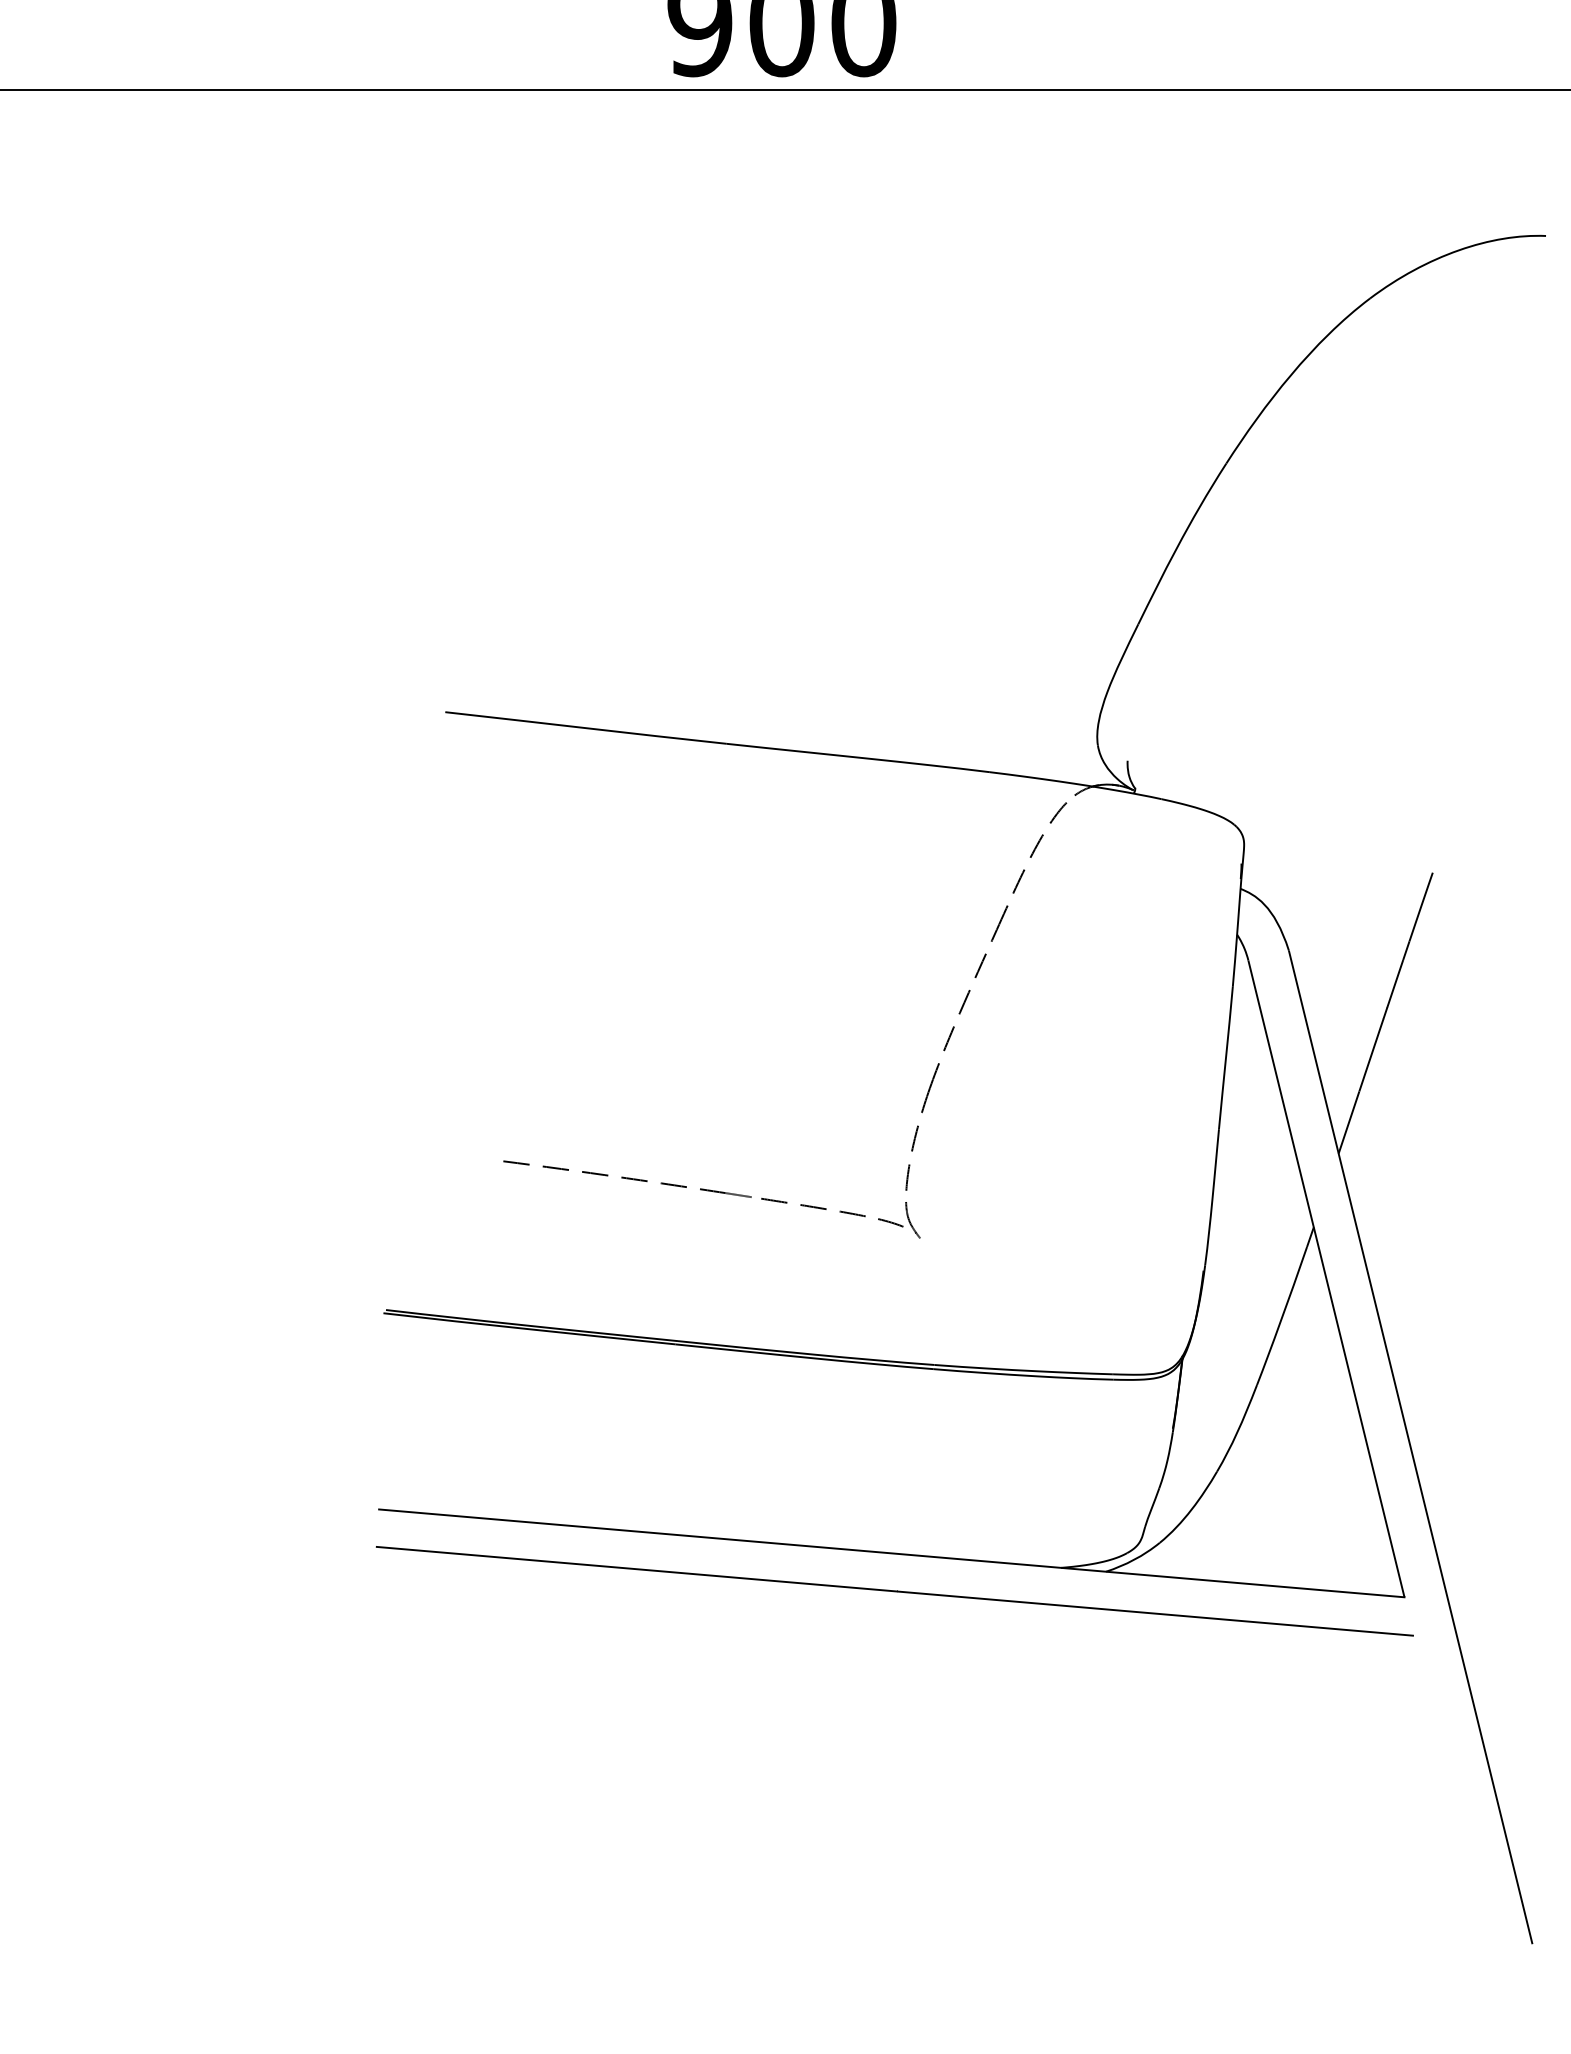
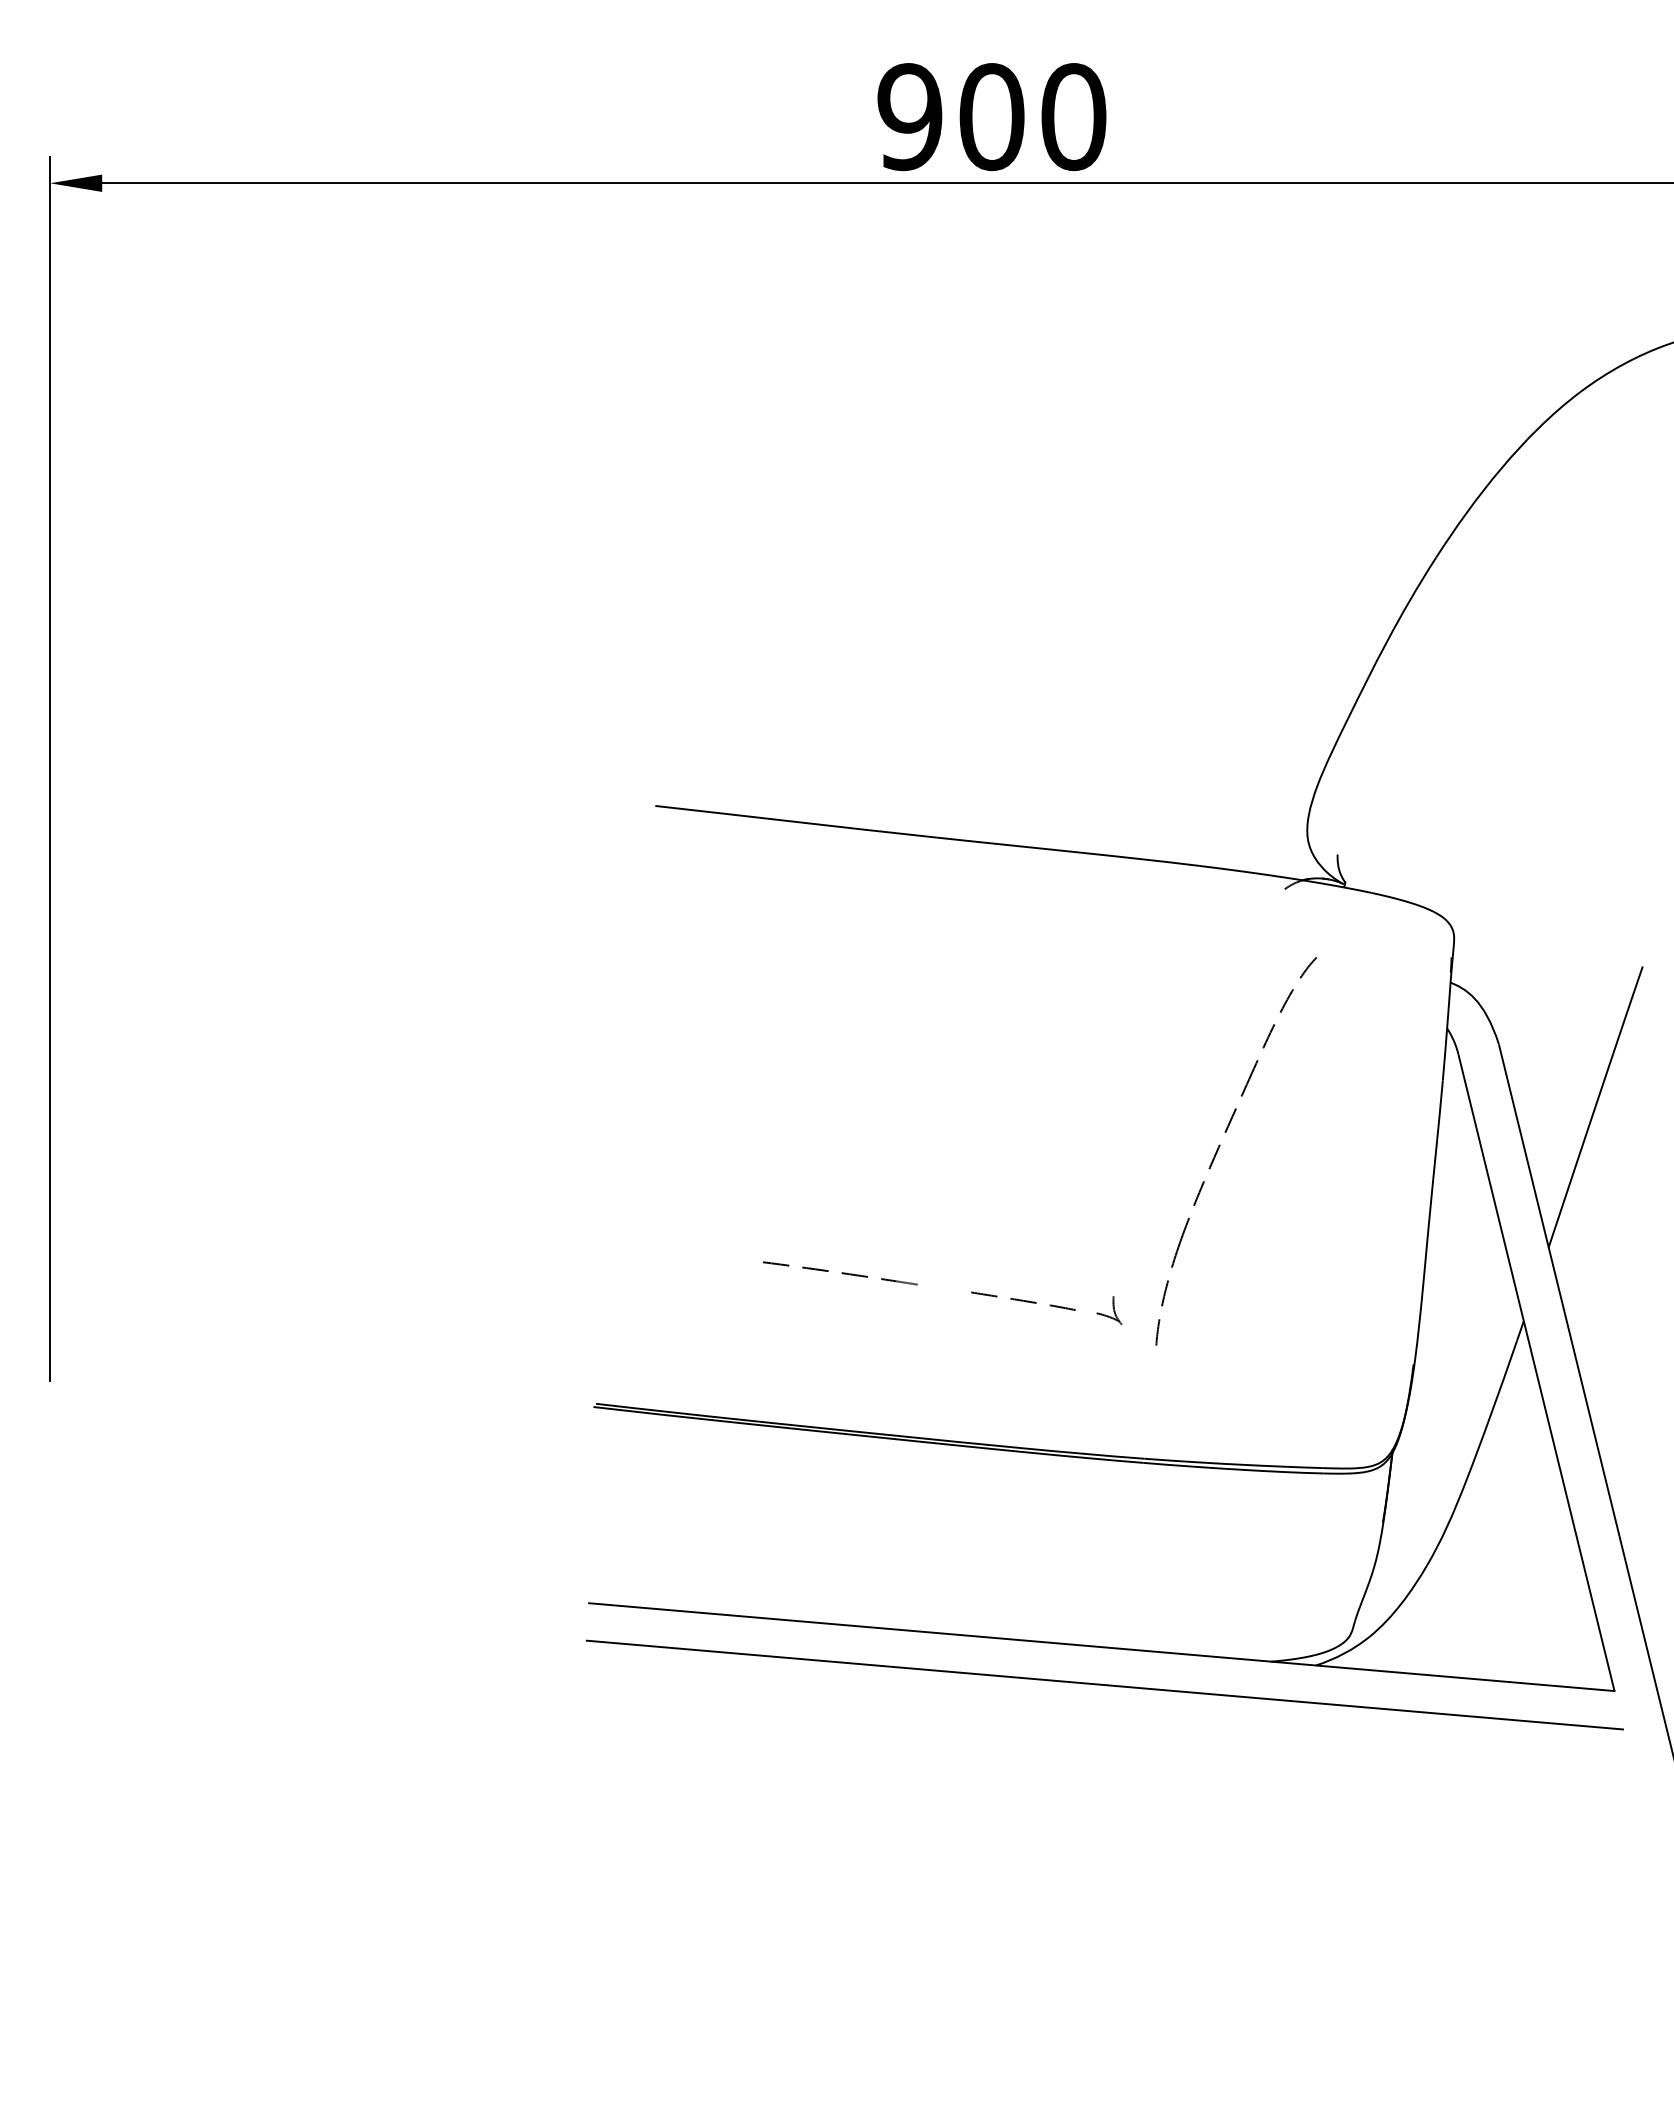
part: (970, 991) -> (1220, 1146), moved
part: (627, 1178) -> (837, 1272), size x0.6
part: (899, 1219) -> (1109, 1313), size x0.6

